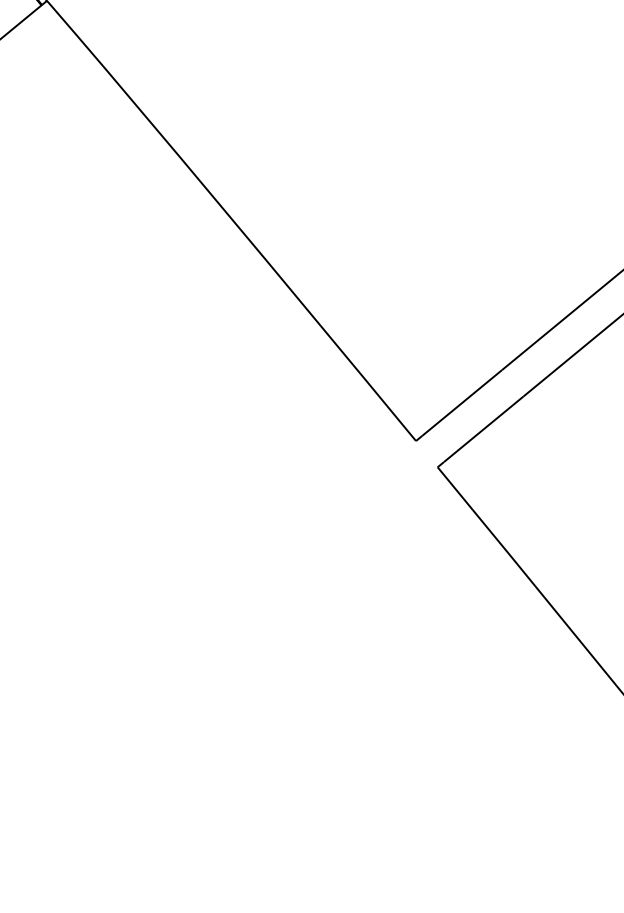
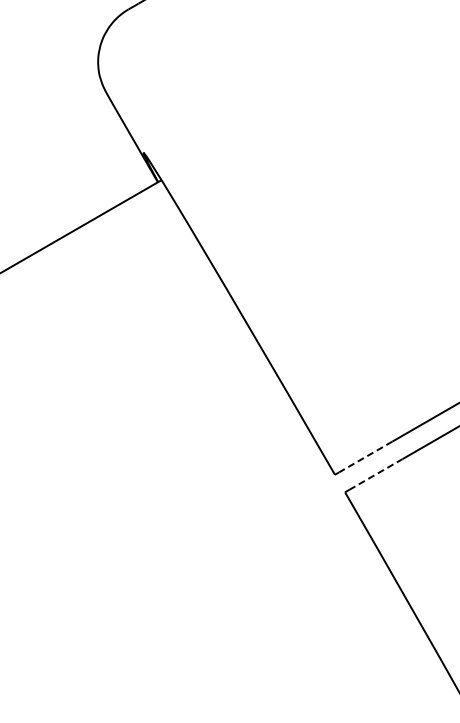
line: (461, 402) -> (365, 456), solid -> dashed
line: (483, 429) -> (375, 474), solid -> dashed

